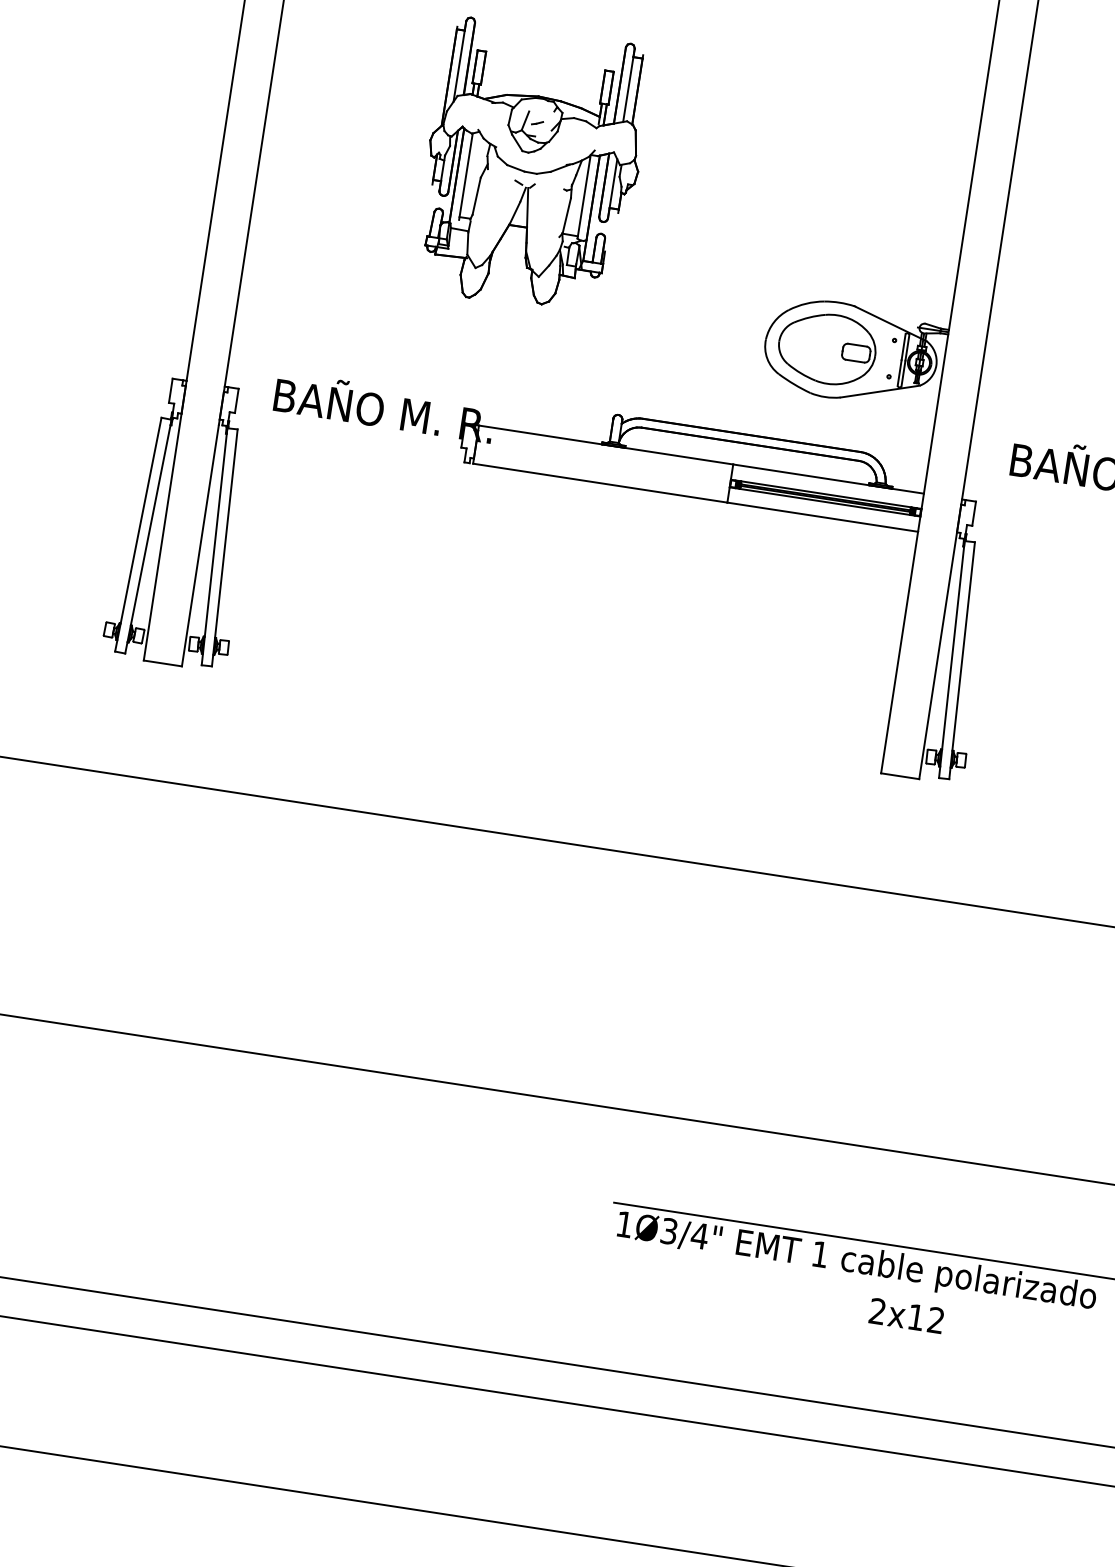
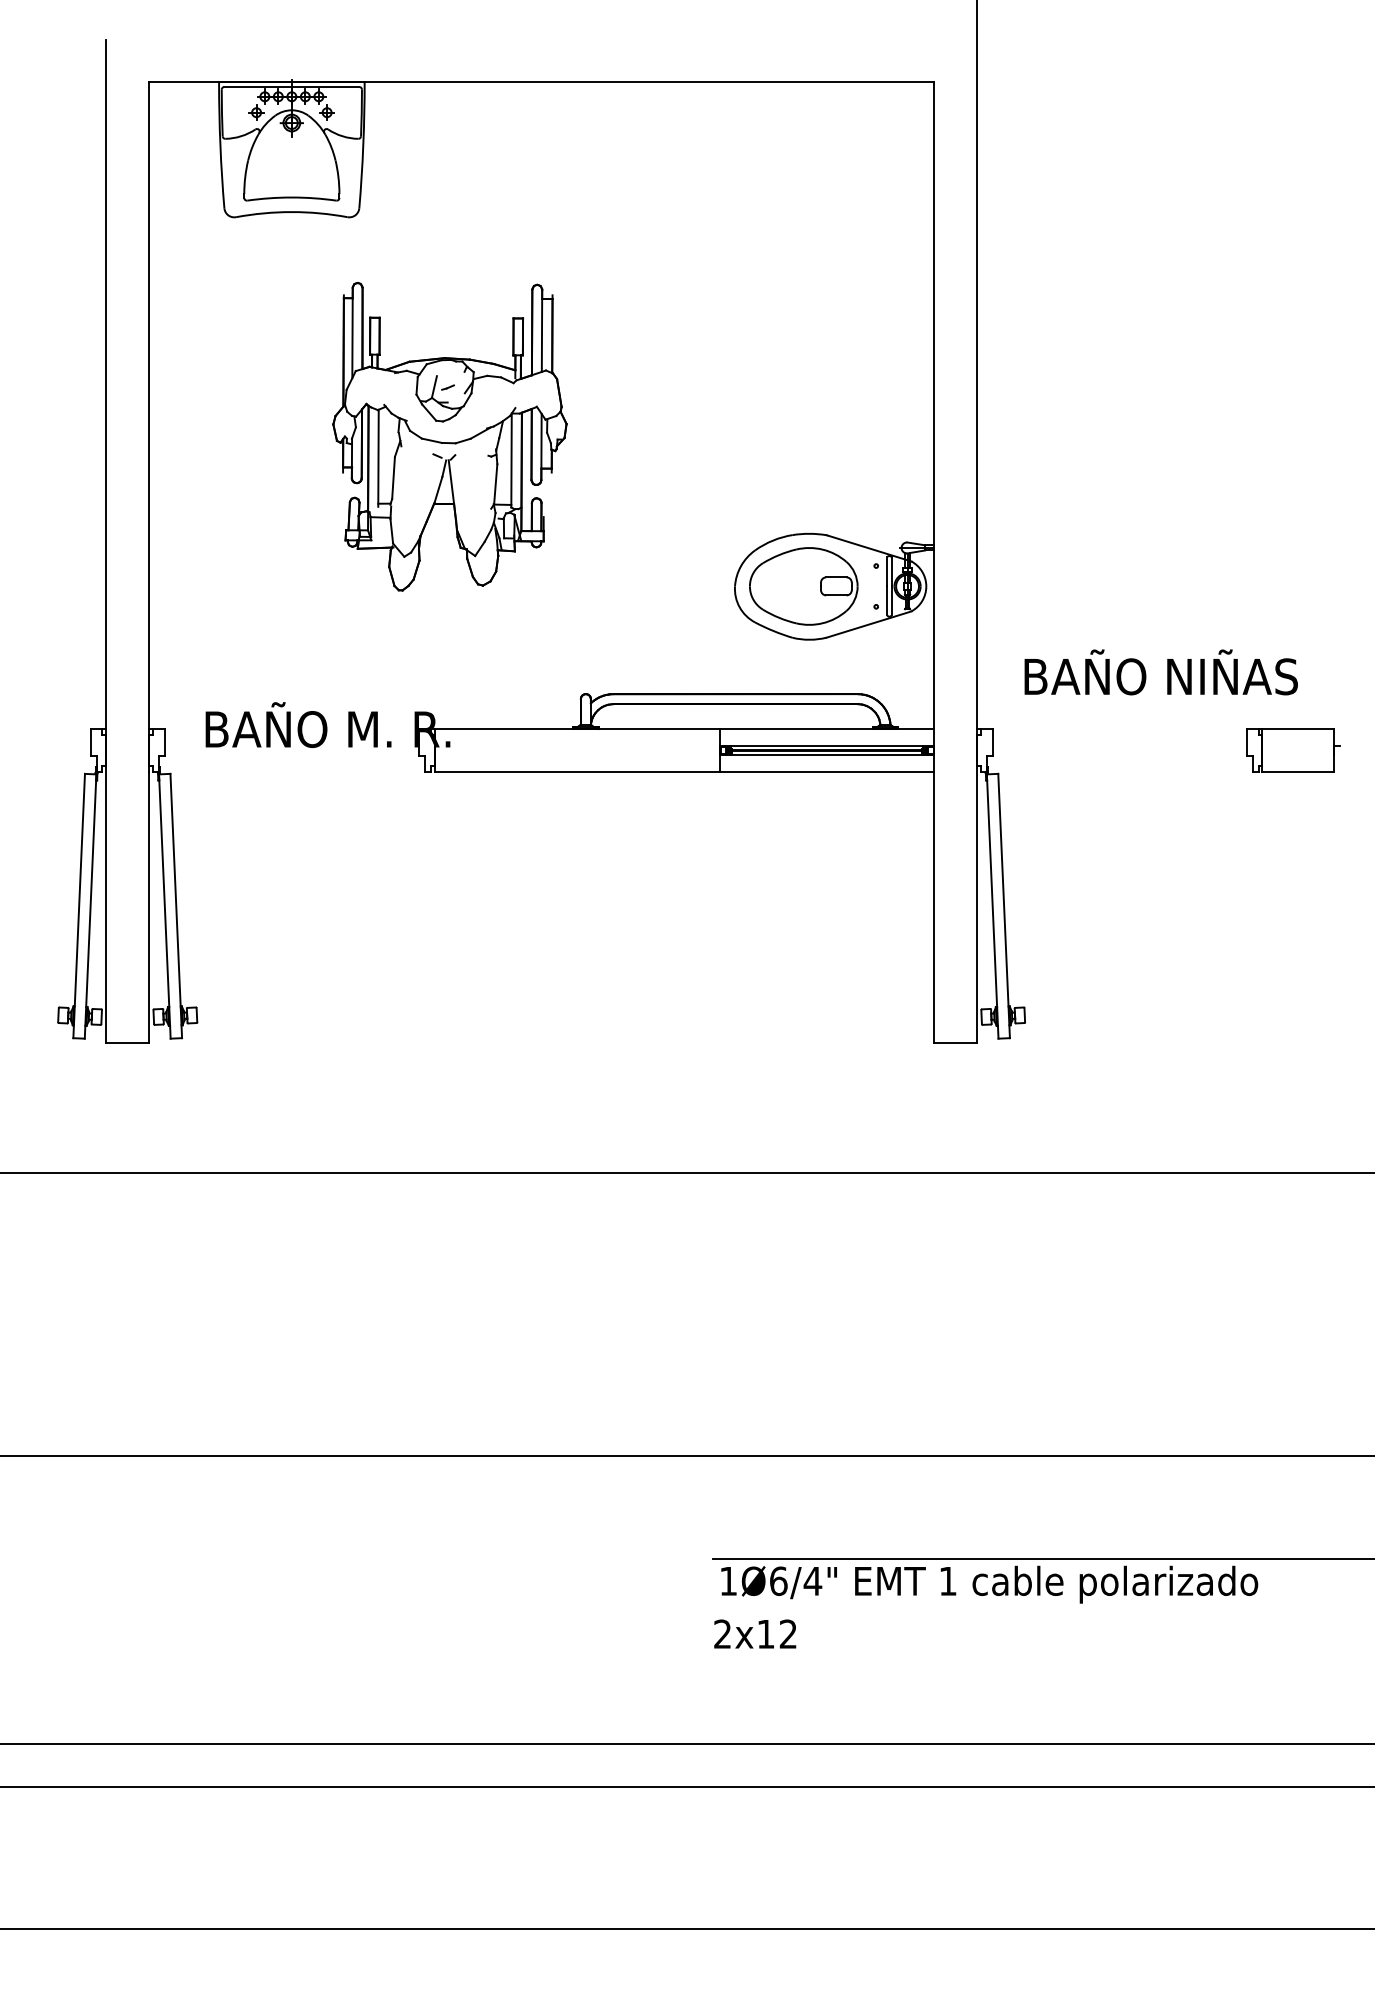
text: (669, 1230) -> (778, 1580), 1Ø3/4" -> 1Ø6/4"
text: (906, 1315) -> (755, 1633), moved

